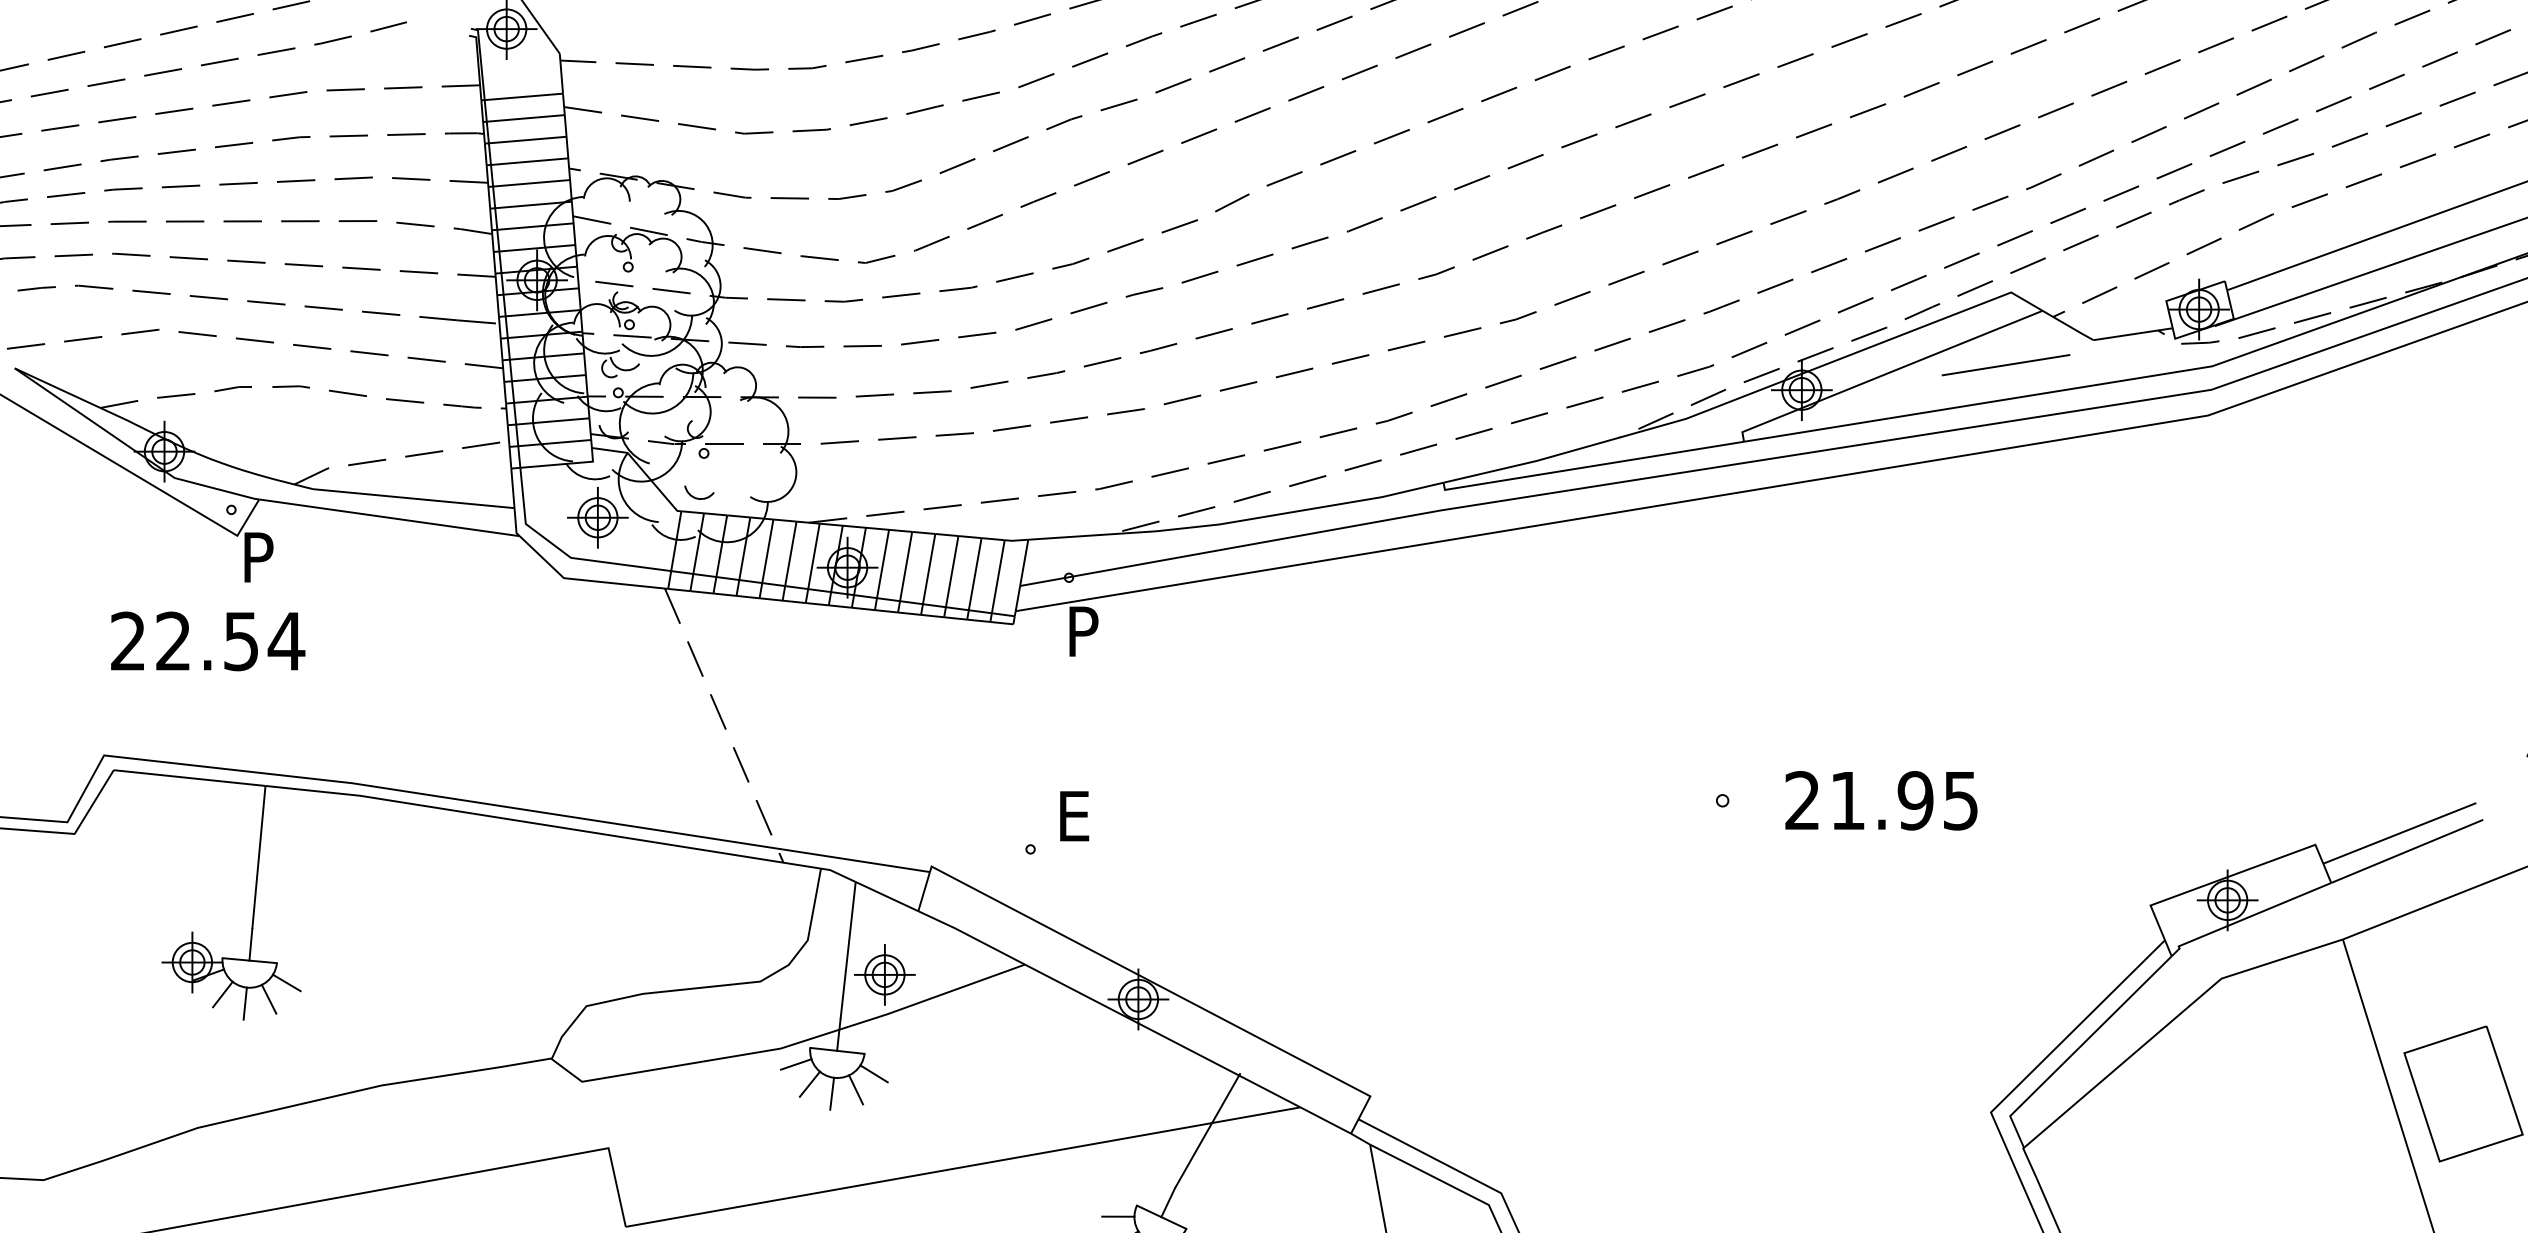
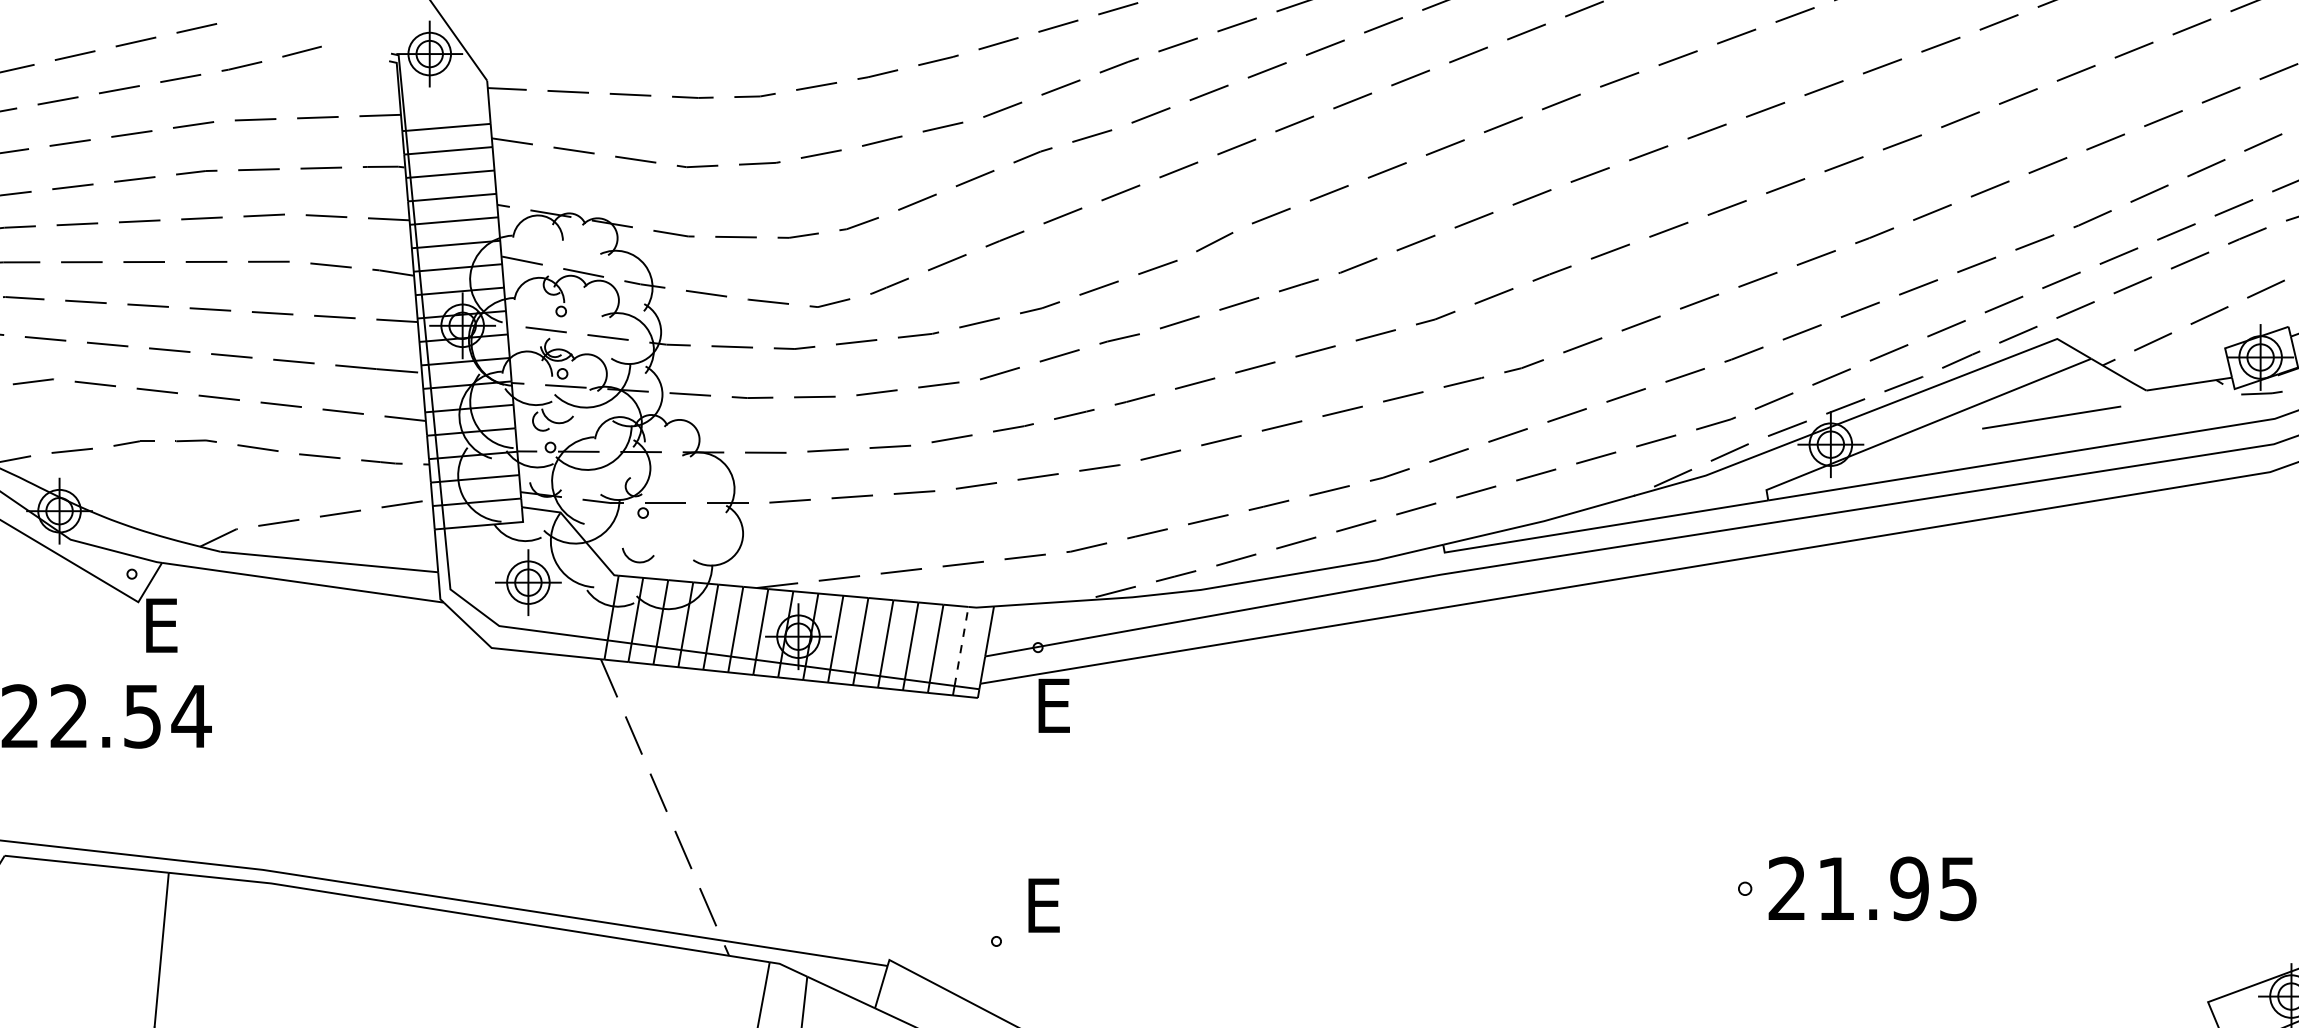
text: (261, 557) -> (164, 625), P -> E
line: (998, 576) -> (961, 646), solid -> dashed
text: (1086, 631) -> (1056, 705), P -> E
text: (1881, 800) -> (1872, 888), moved

